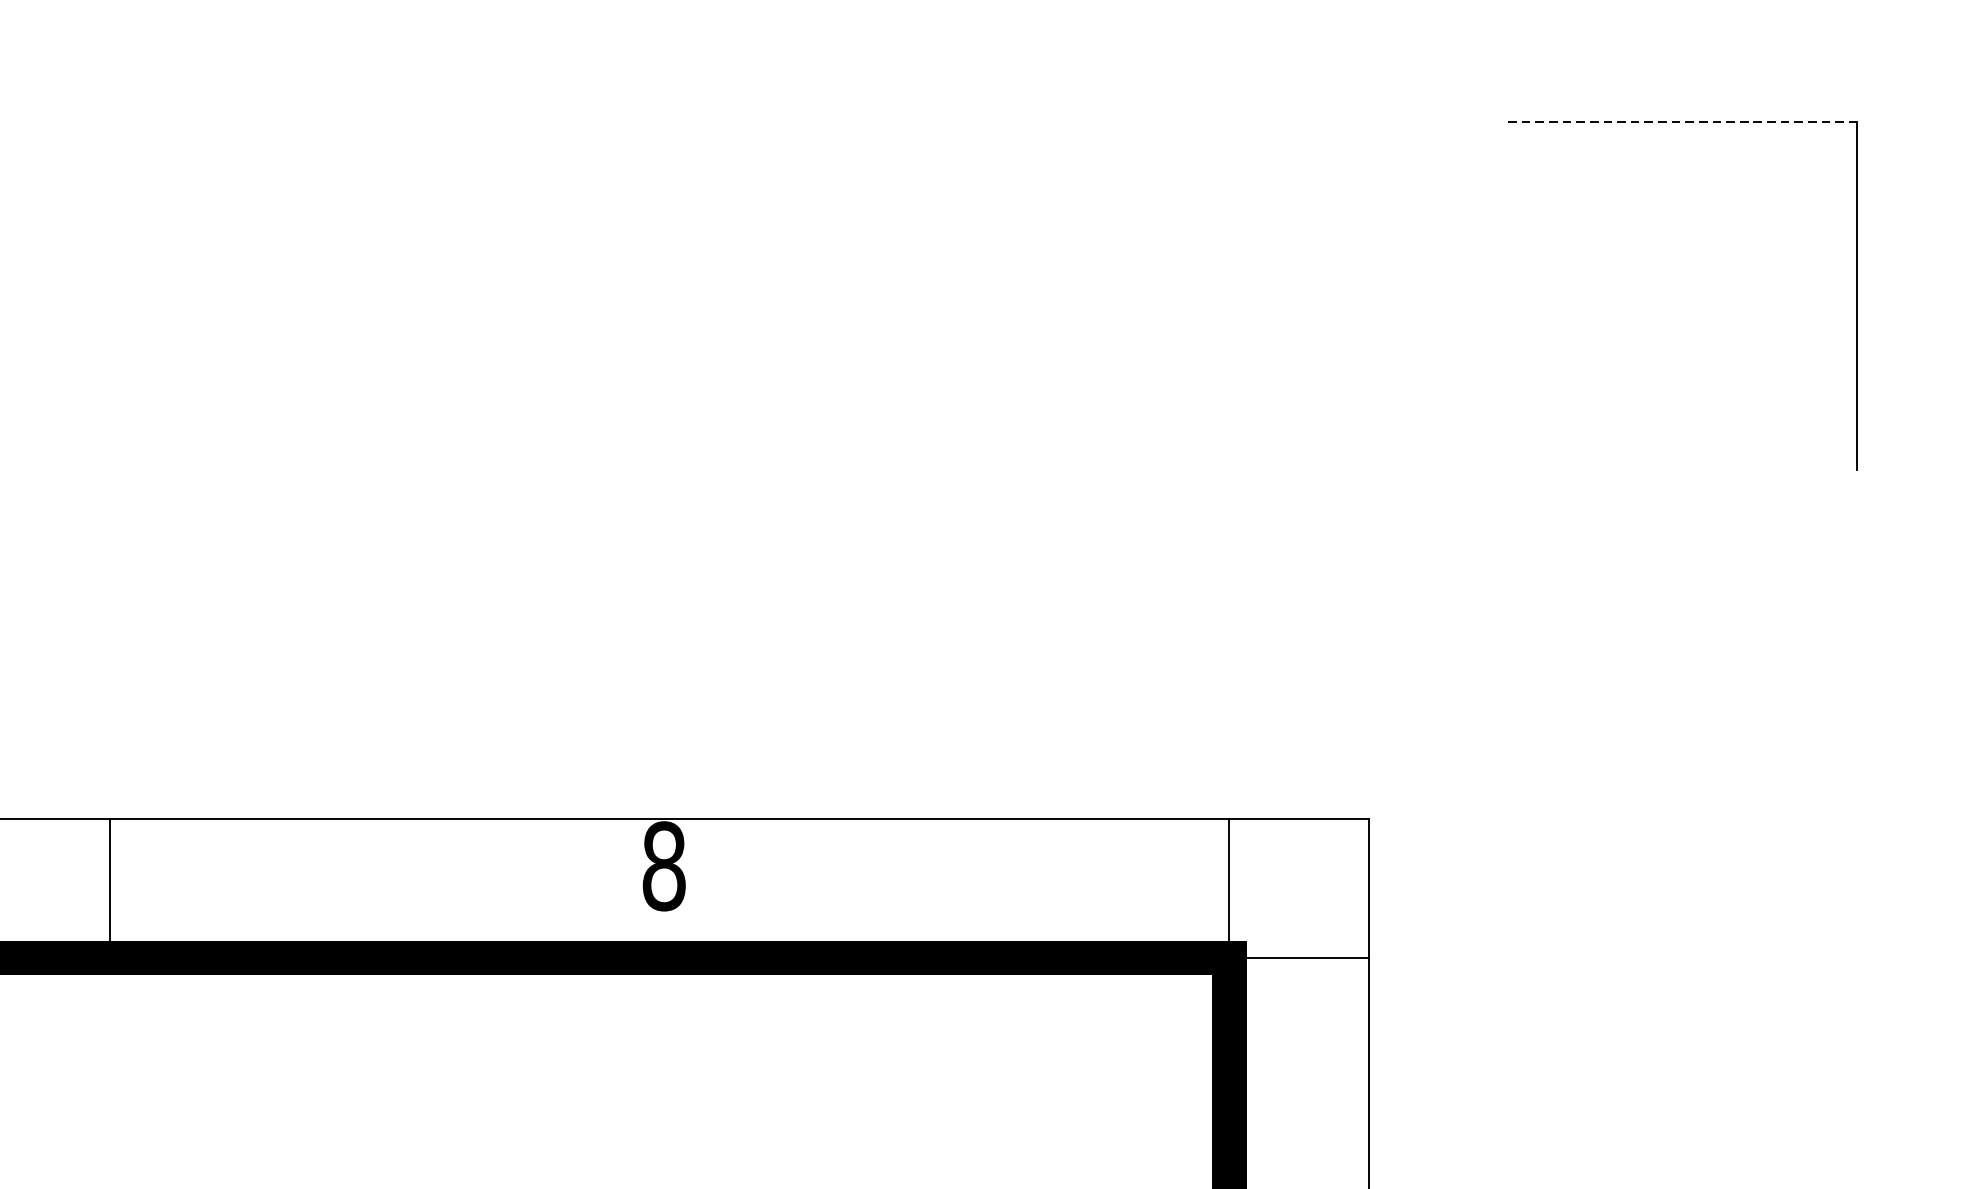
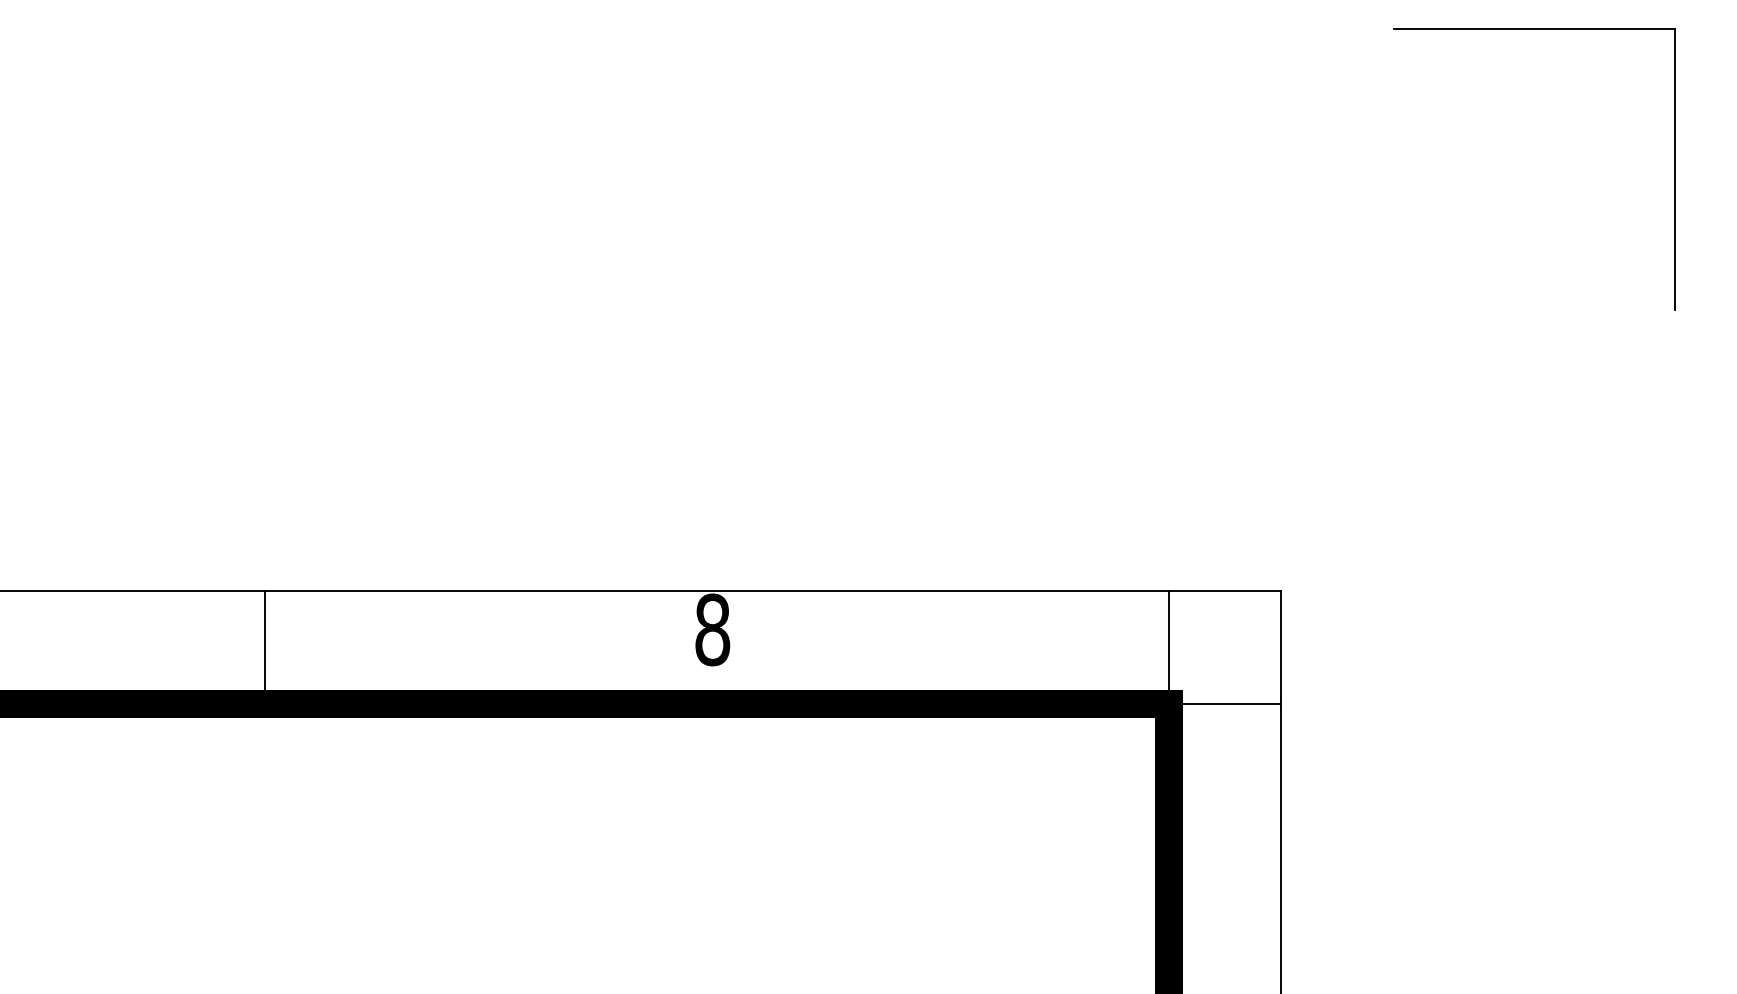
line: (1682, 121) -> (1534, 28), dashed -> solid

